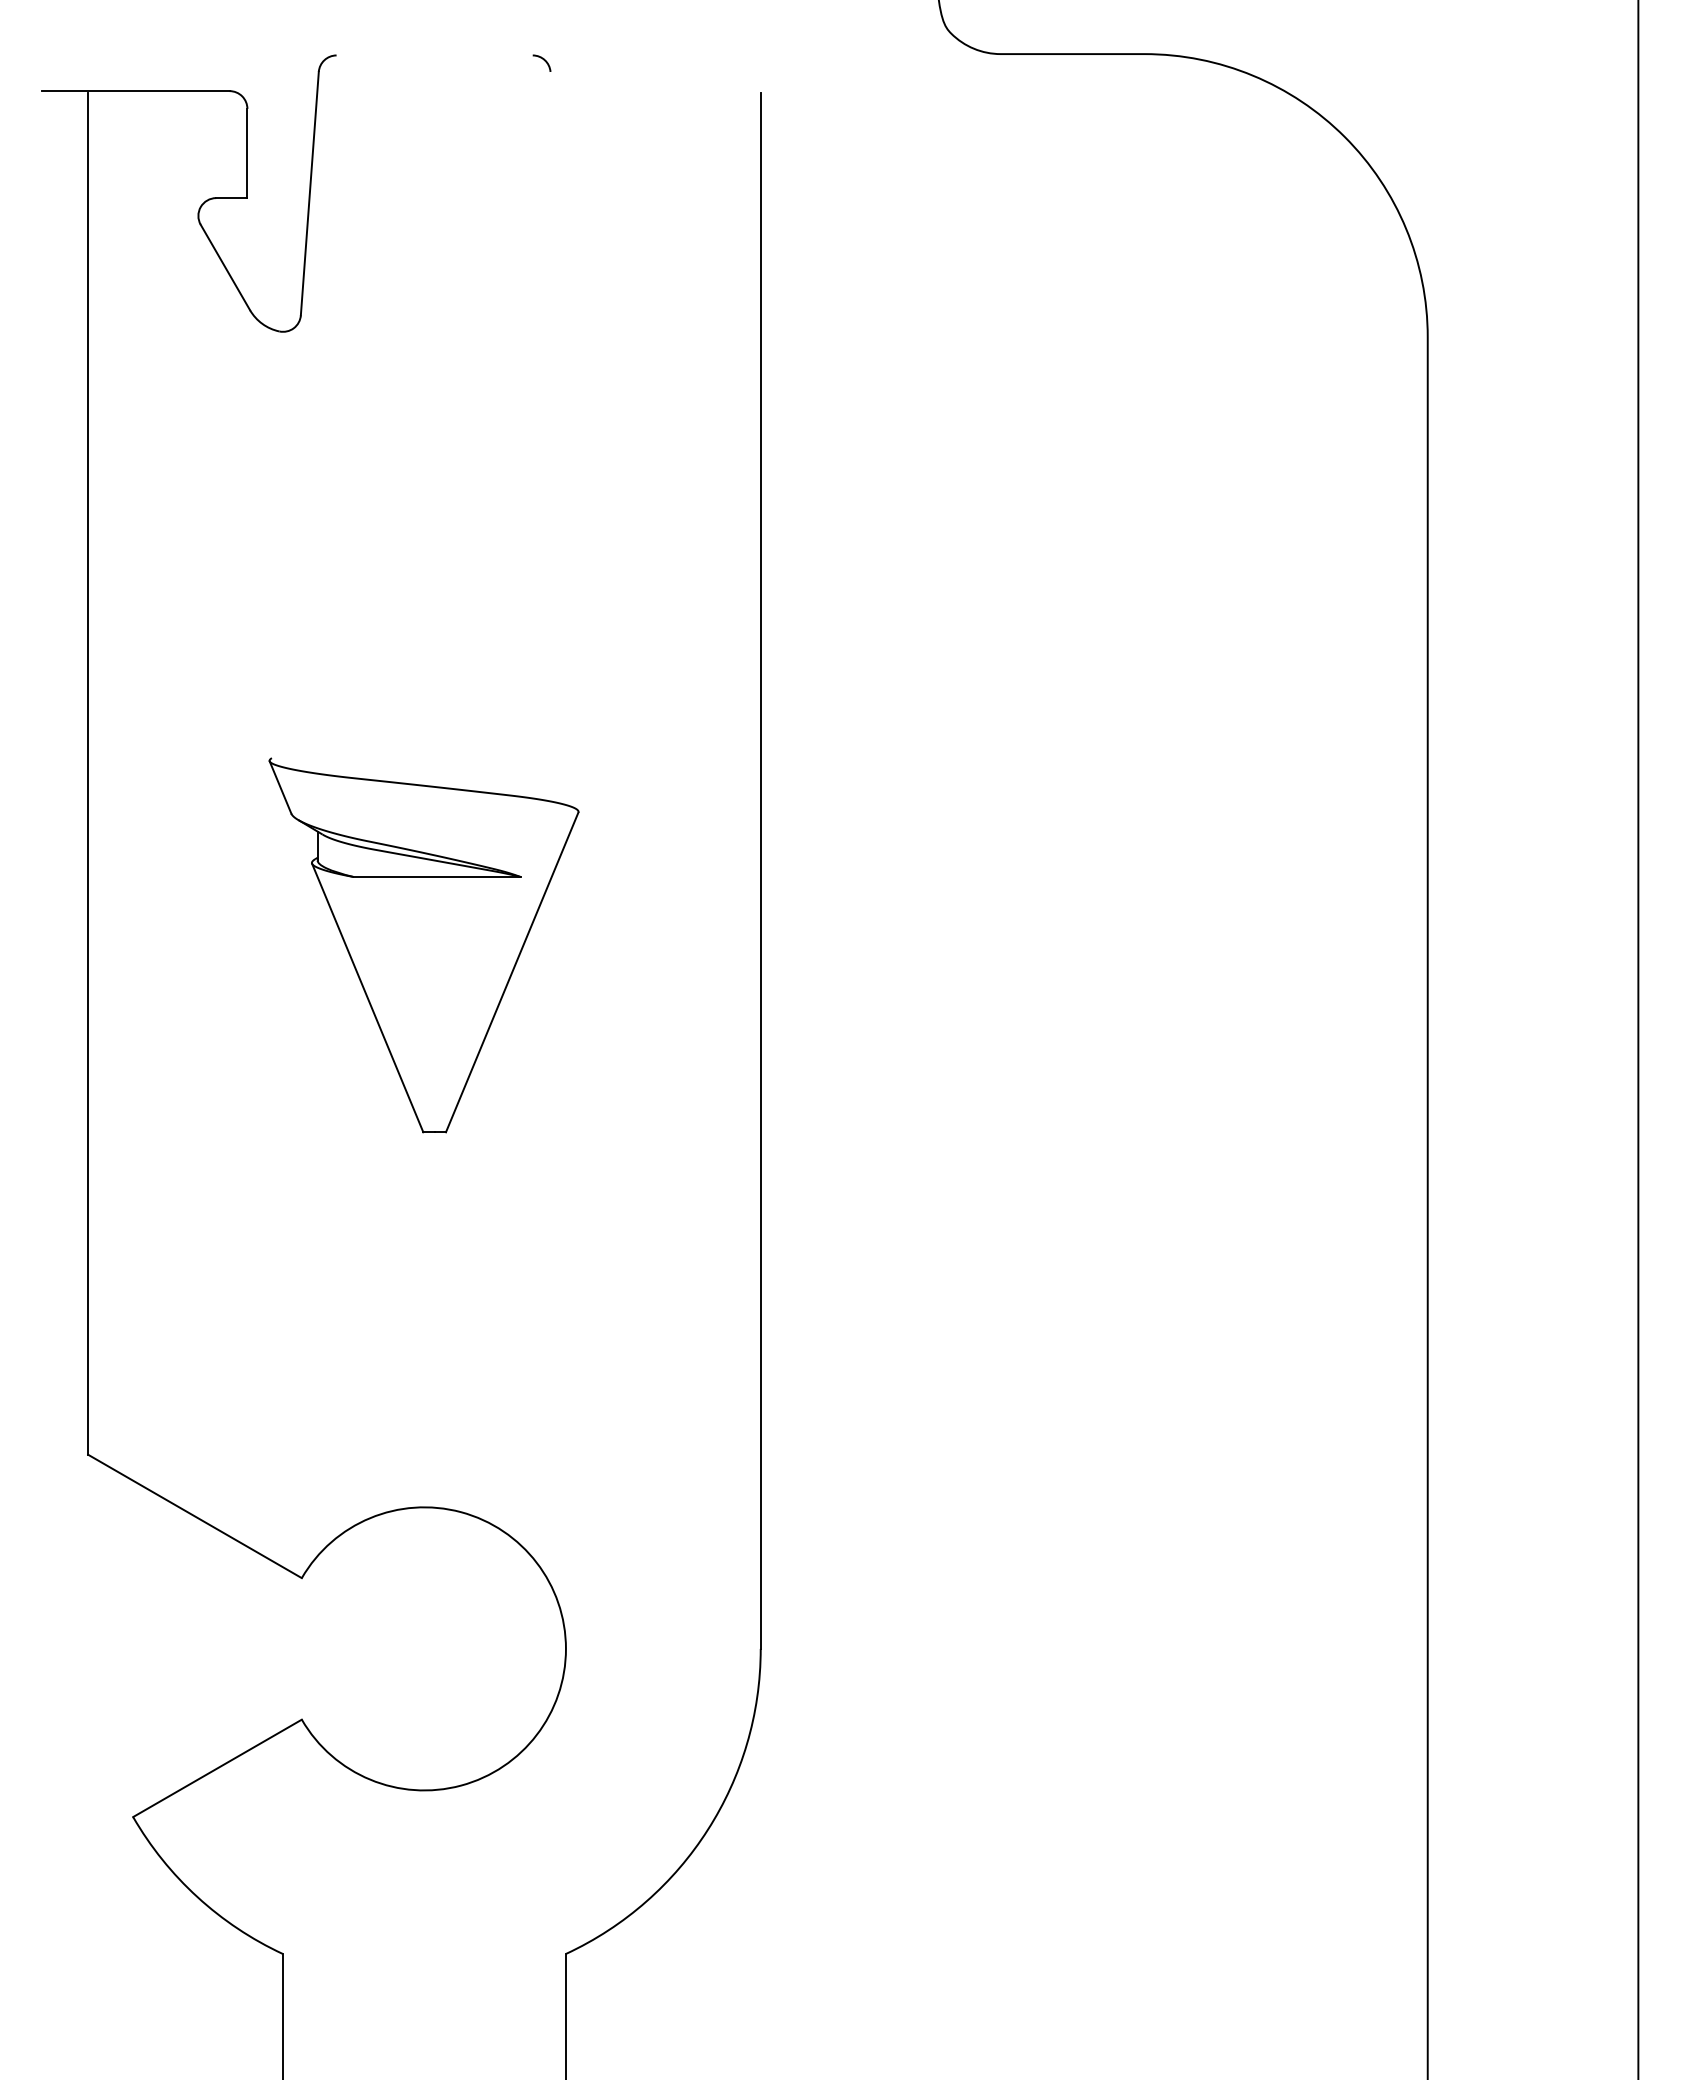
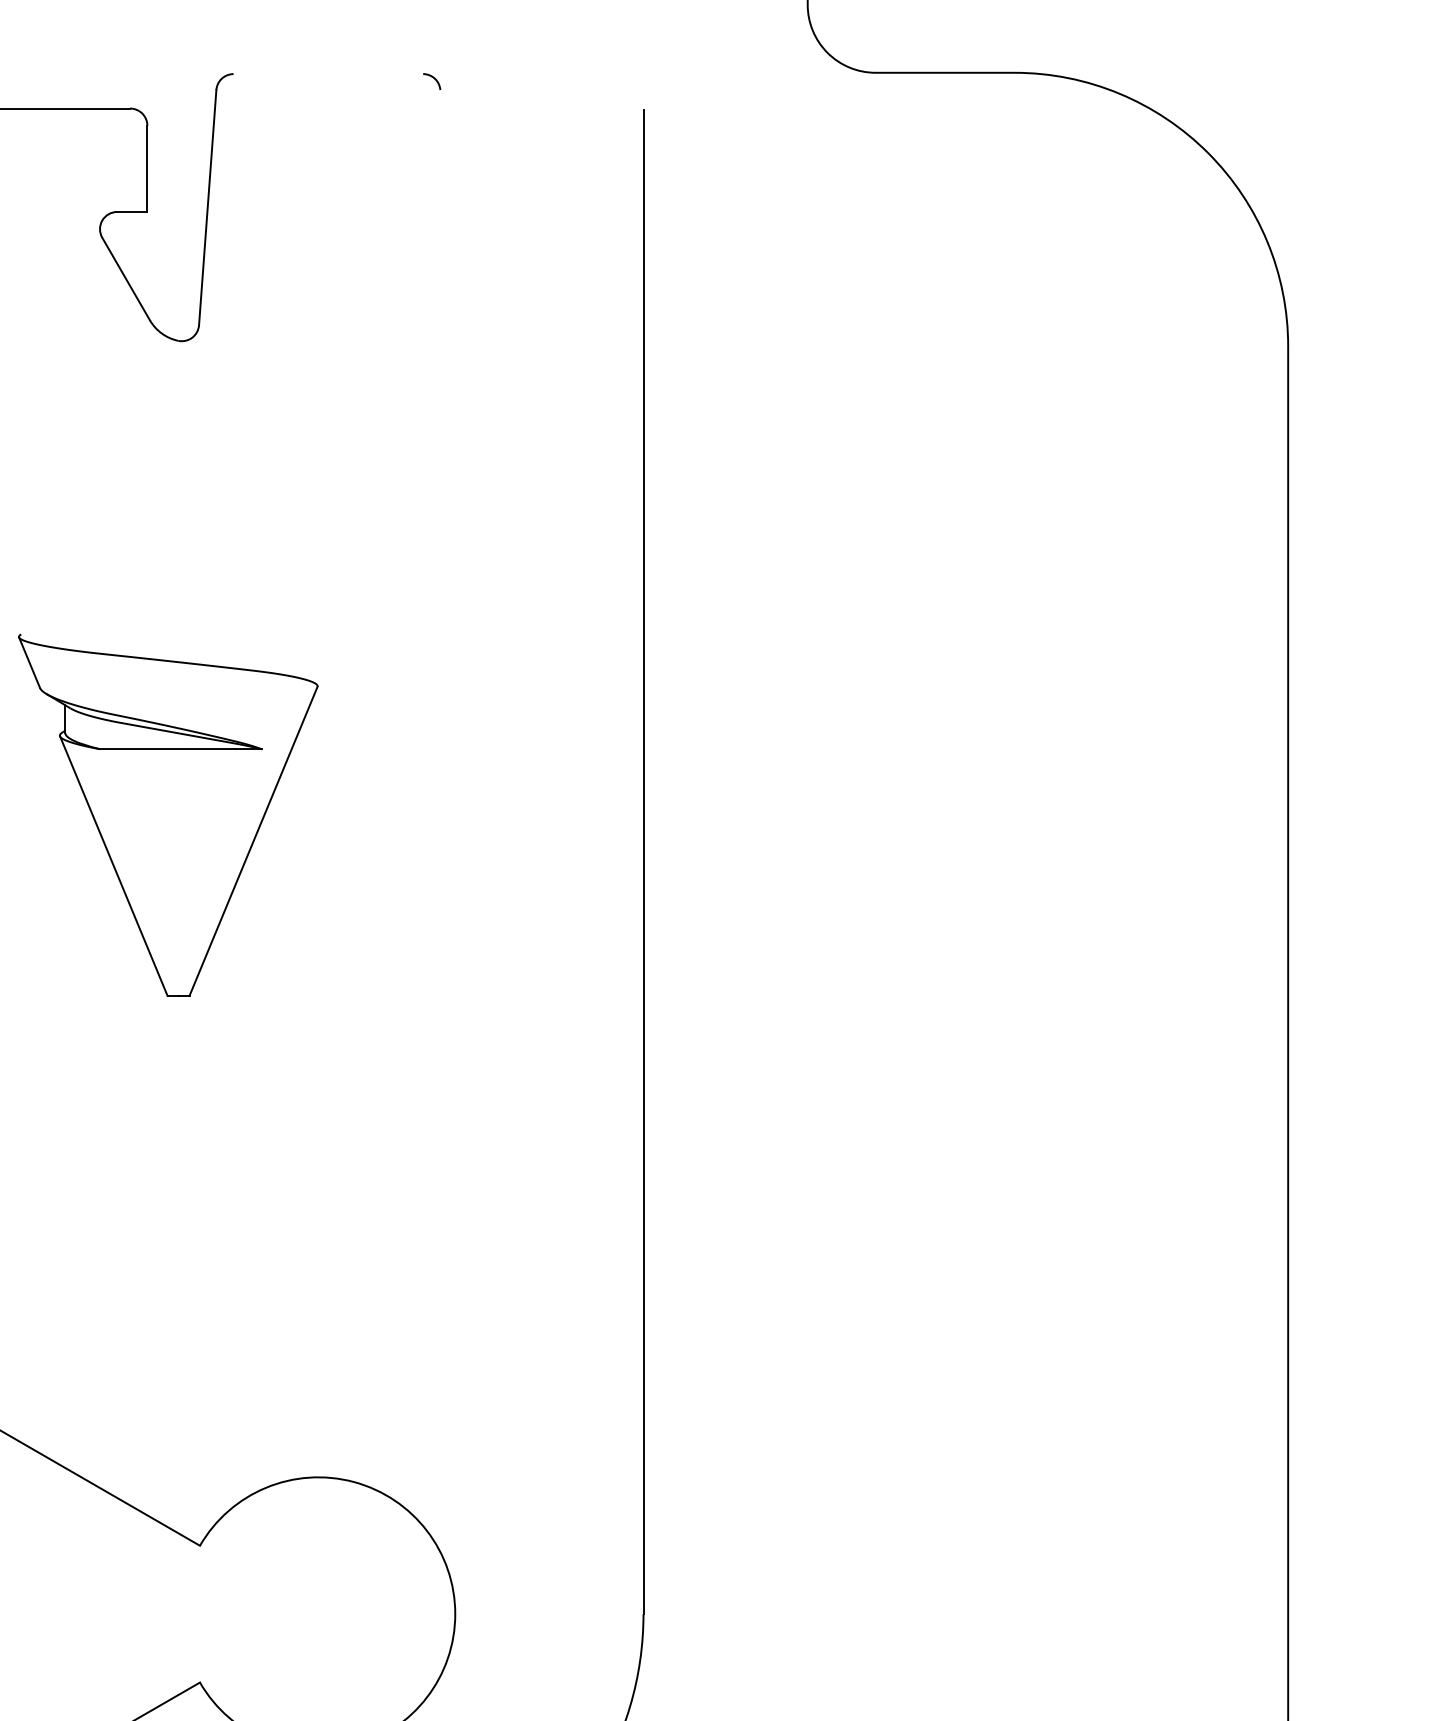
part: (423, 945) -> (167, 815), moved

